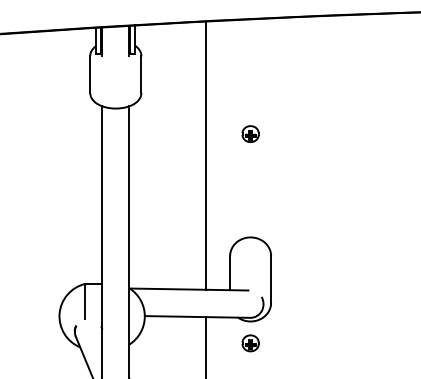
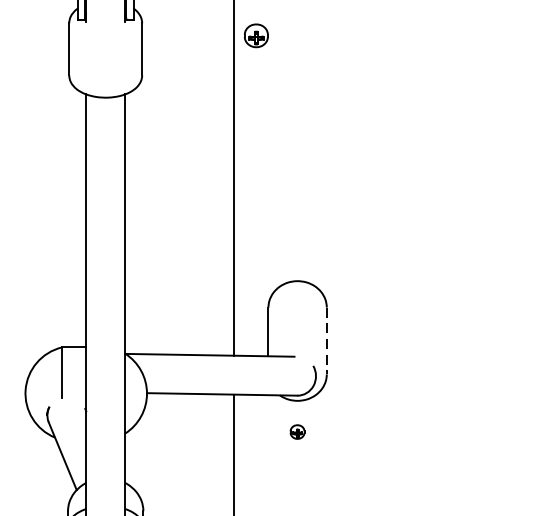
part: (250, 133) -> (256, 34), moved
line: (271, 279) -> (327, 341), solid -> dashed
part: (250, 343) -> (297, 432), size x0.6

